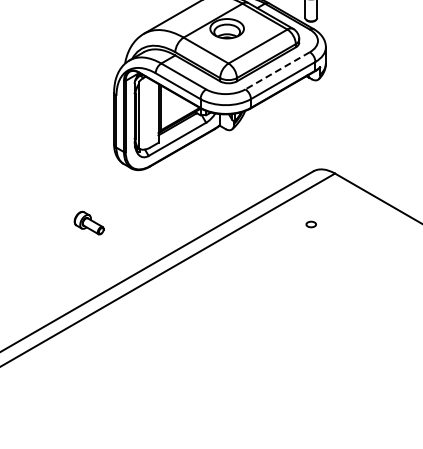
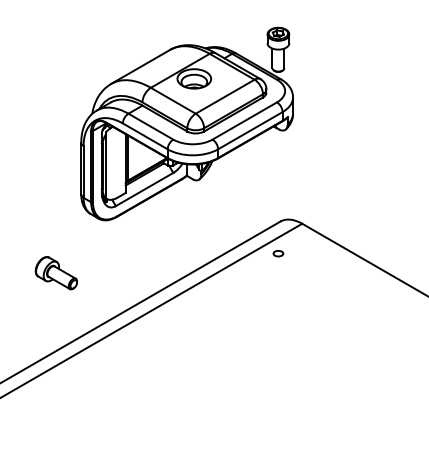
line: (277, 71) -> (244, 121), dashed -> solid
part: (88, 223) -> (55, 273), size x1.43
part: (311, 224) -> (278, 253), moved

